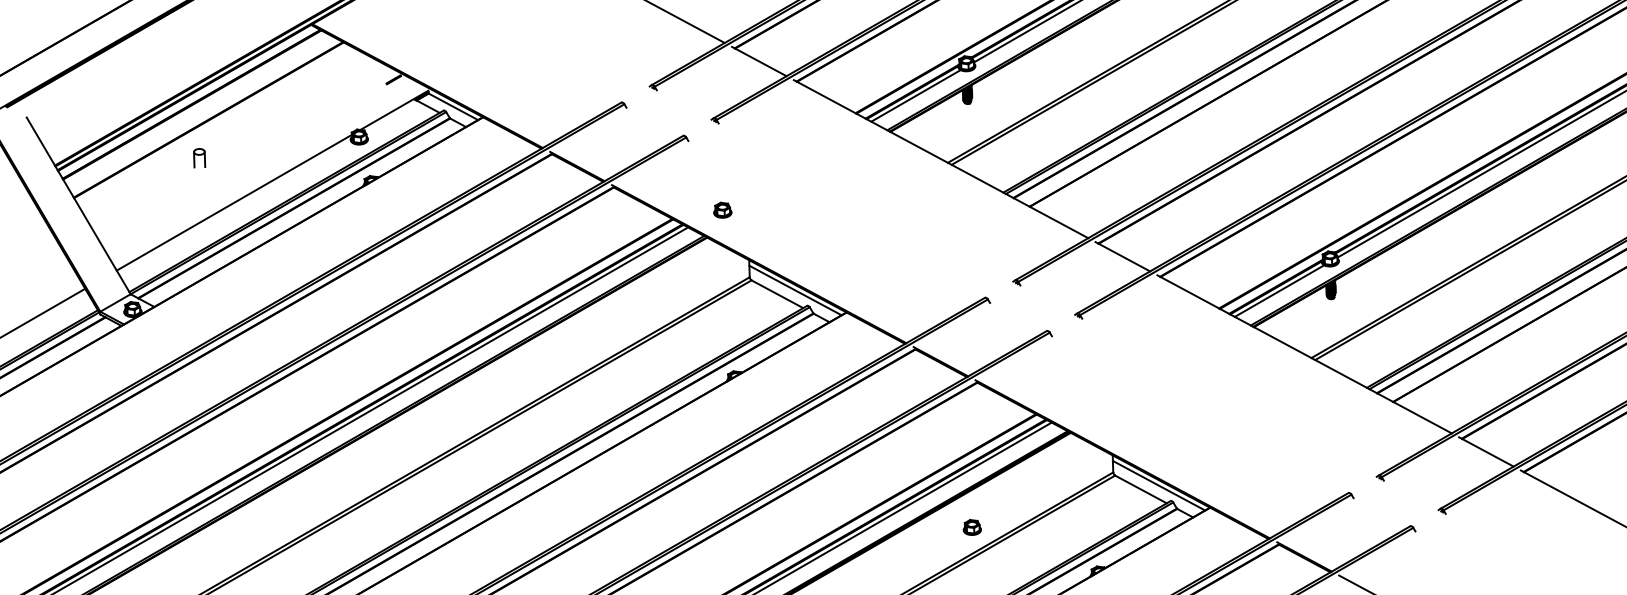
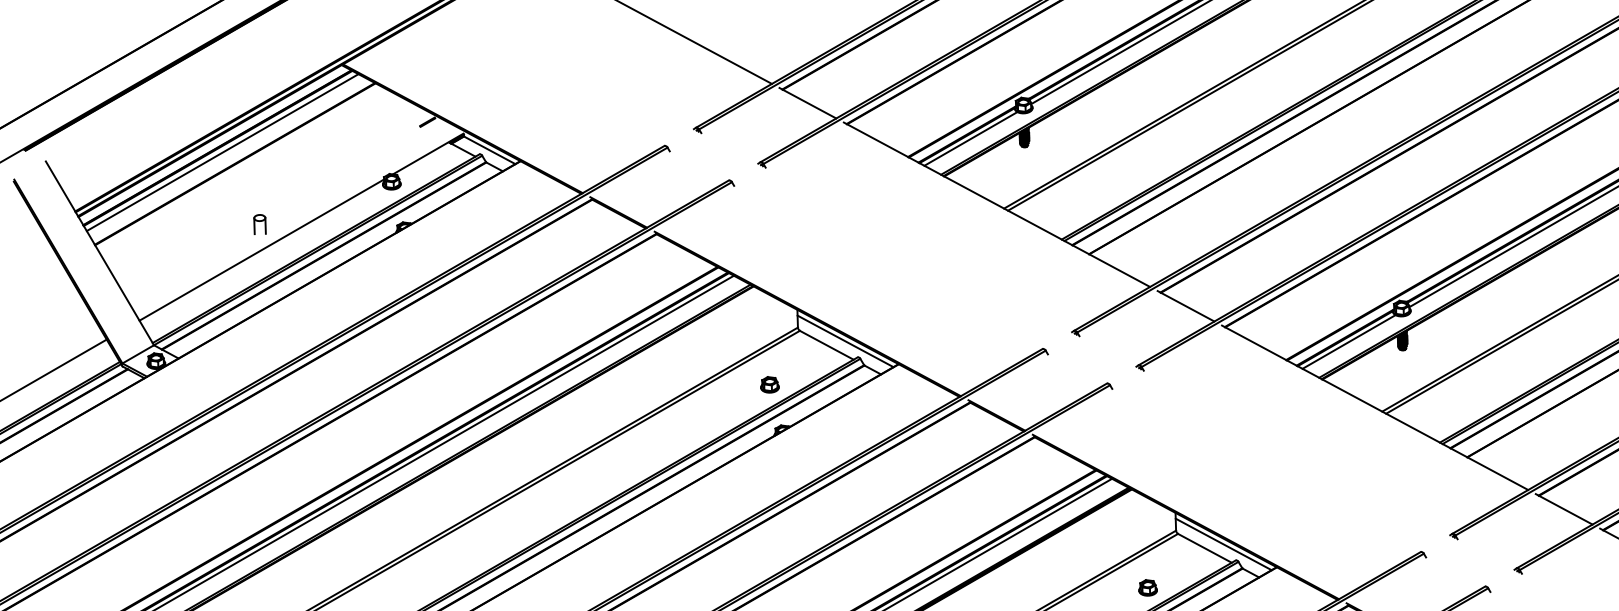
line: (196, 108) -> (222, 152), added
part: (199, 158) -> (259, 224), moved
part: (722, 209) -> (769, 384), moved
part: (971, 527) -> (1147, 587), moved

